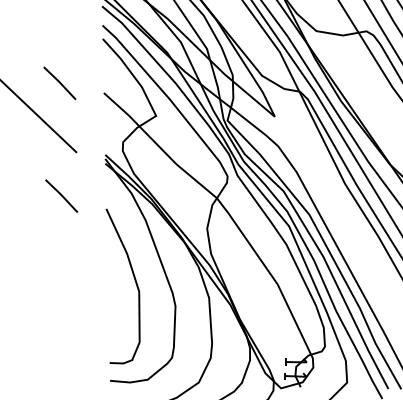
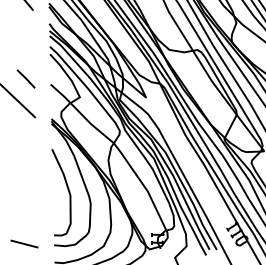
line: (60, 195) -> (26, 141), removed
line: (56, 377) -> (24, 243), added

